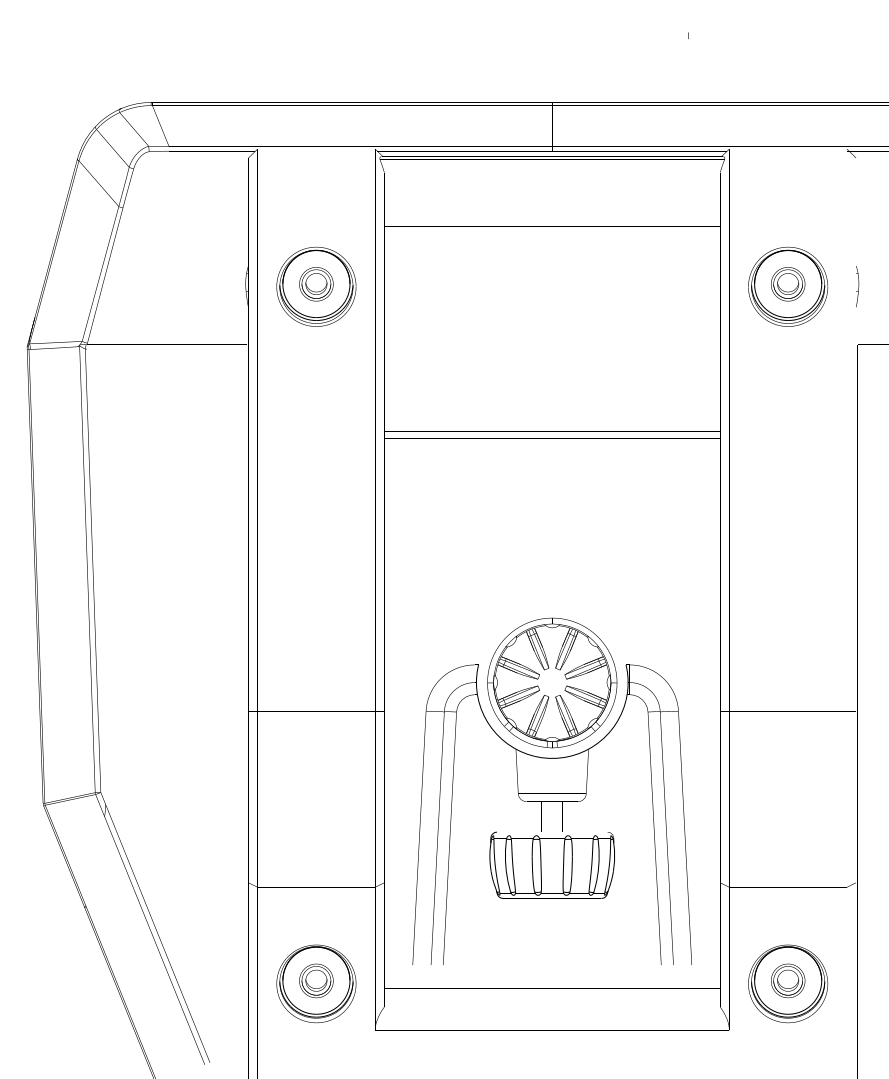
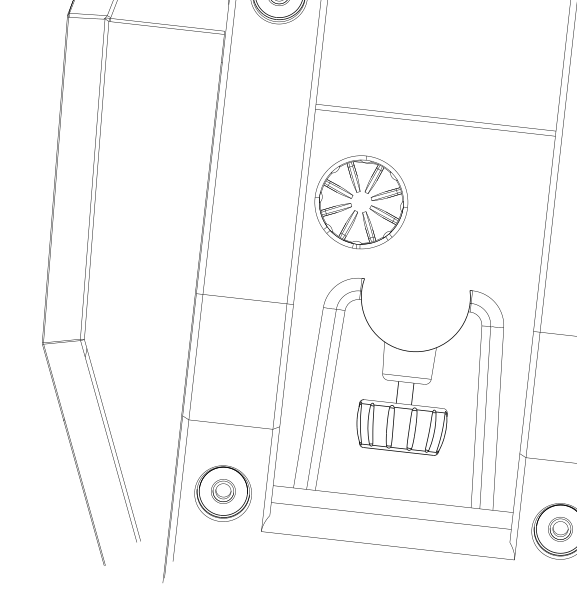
part: (552, 682) -> (361, 202), moved

